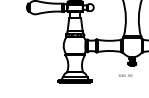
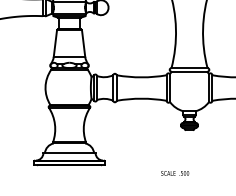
text: (125, 75) -> (175, 173), moved

